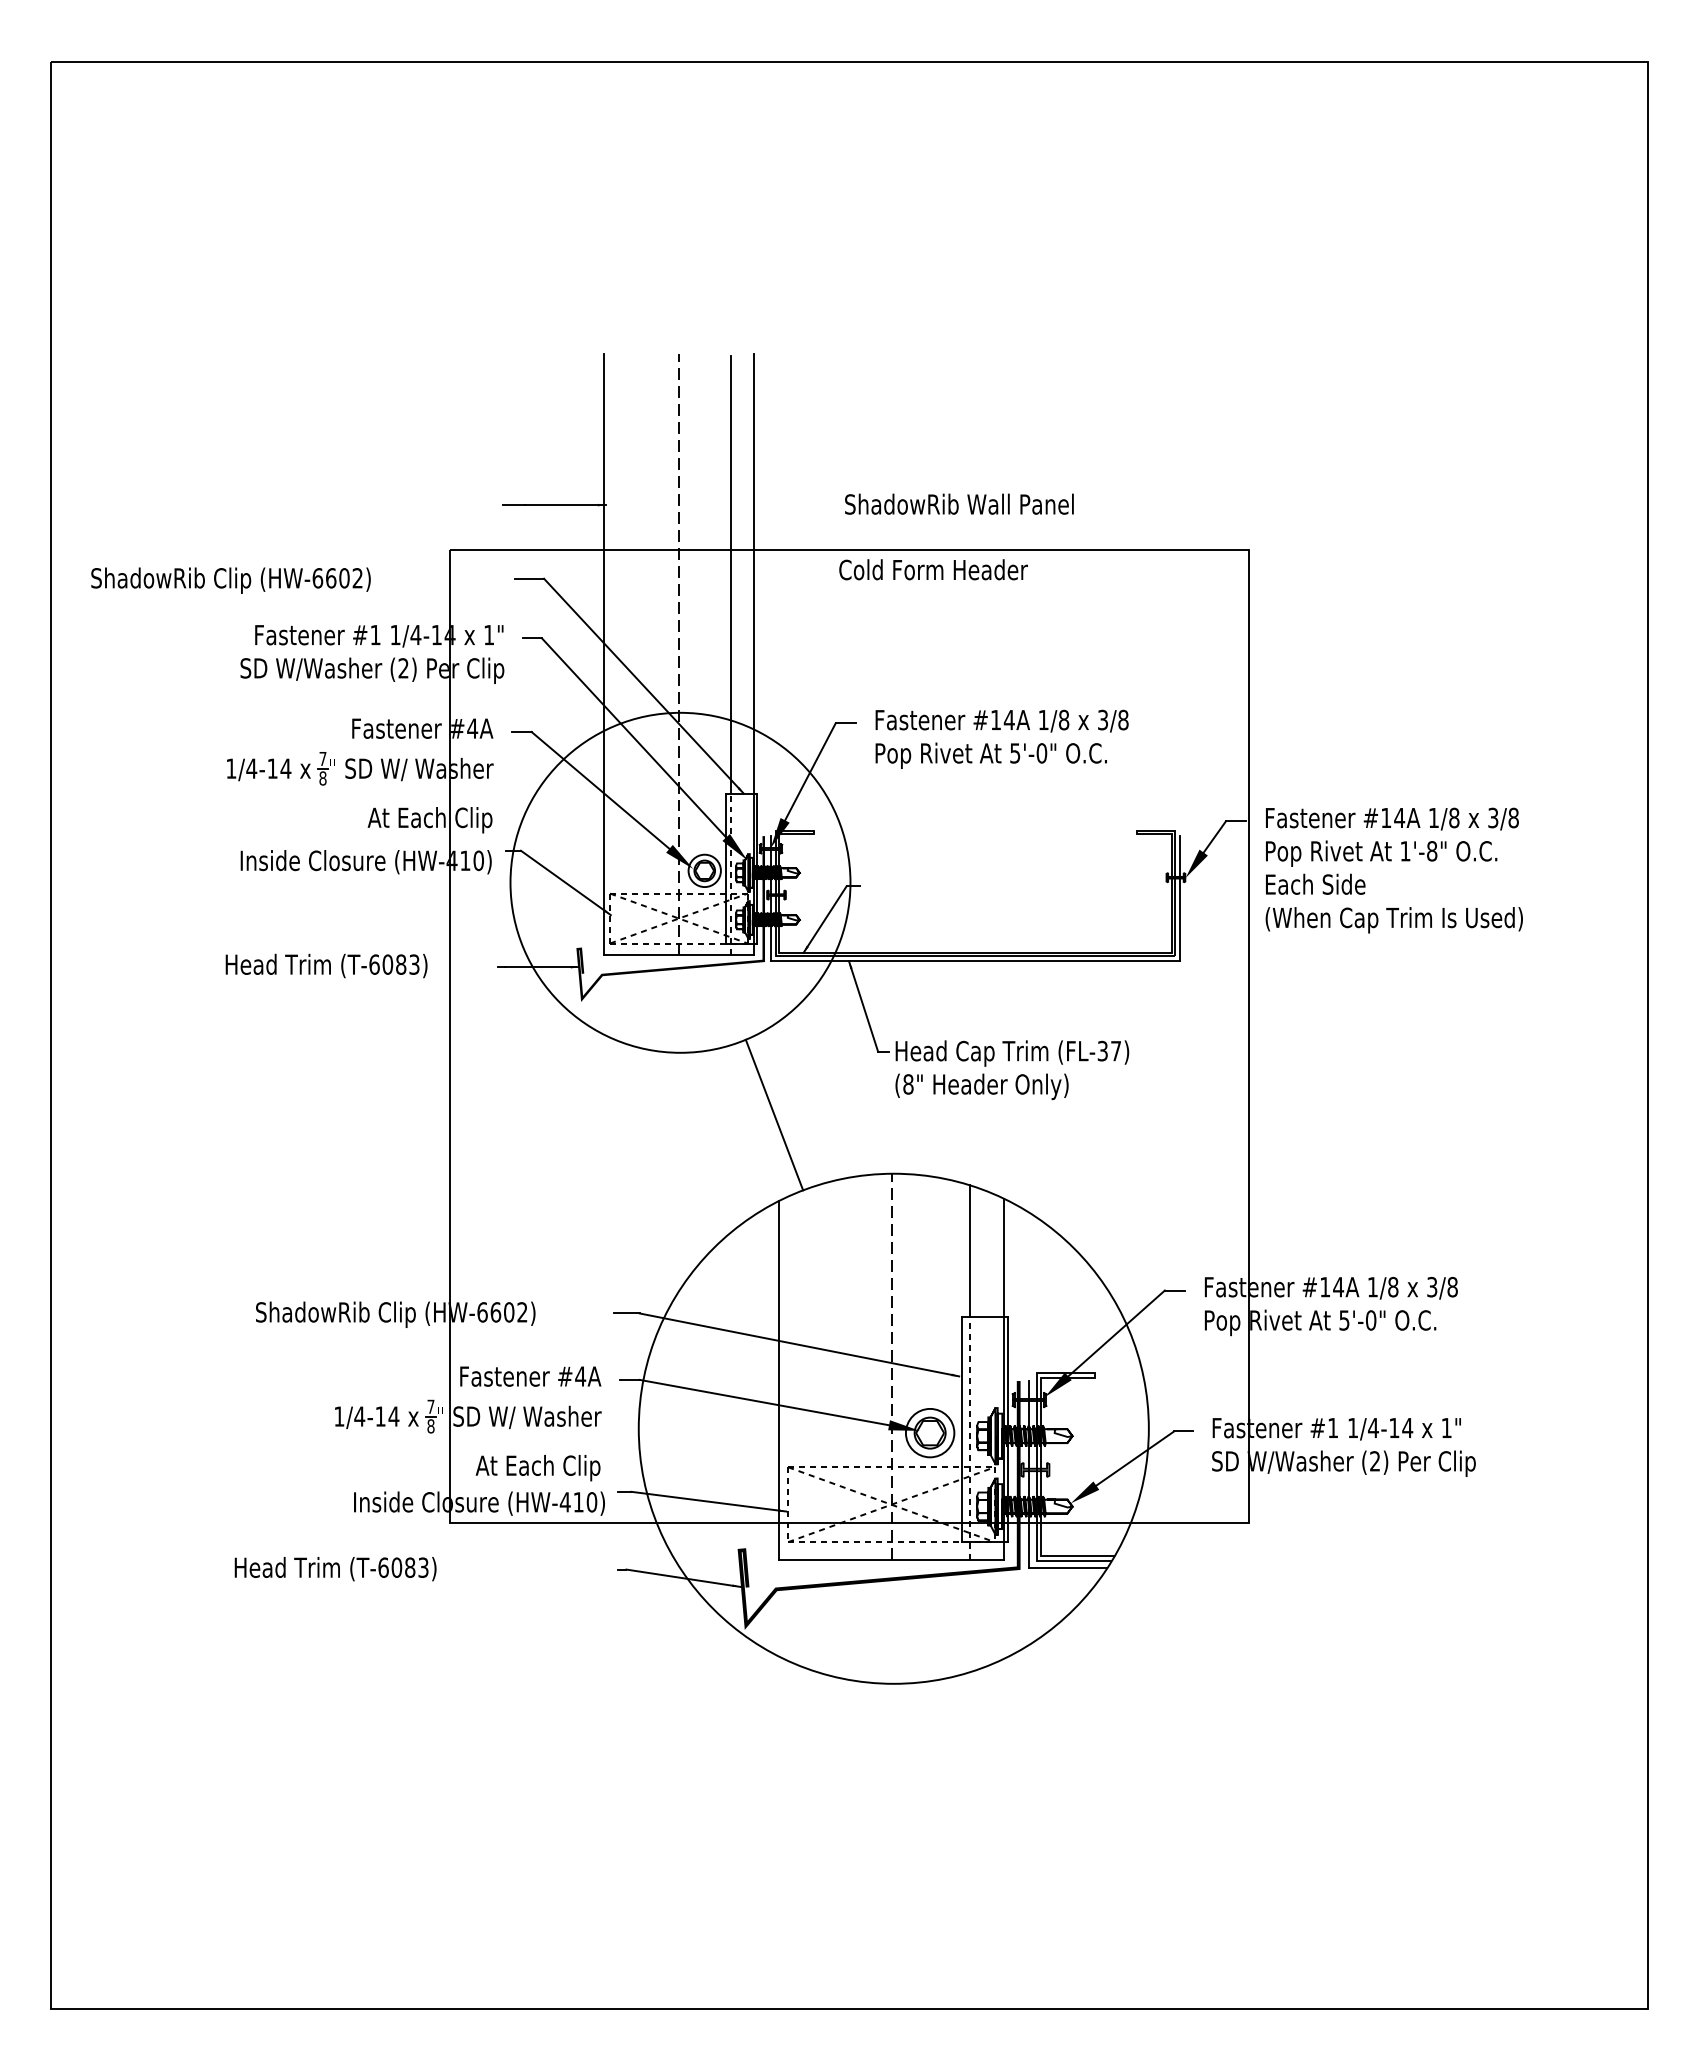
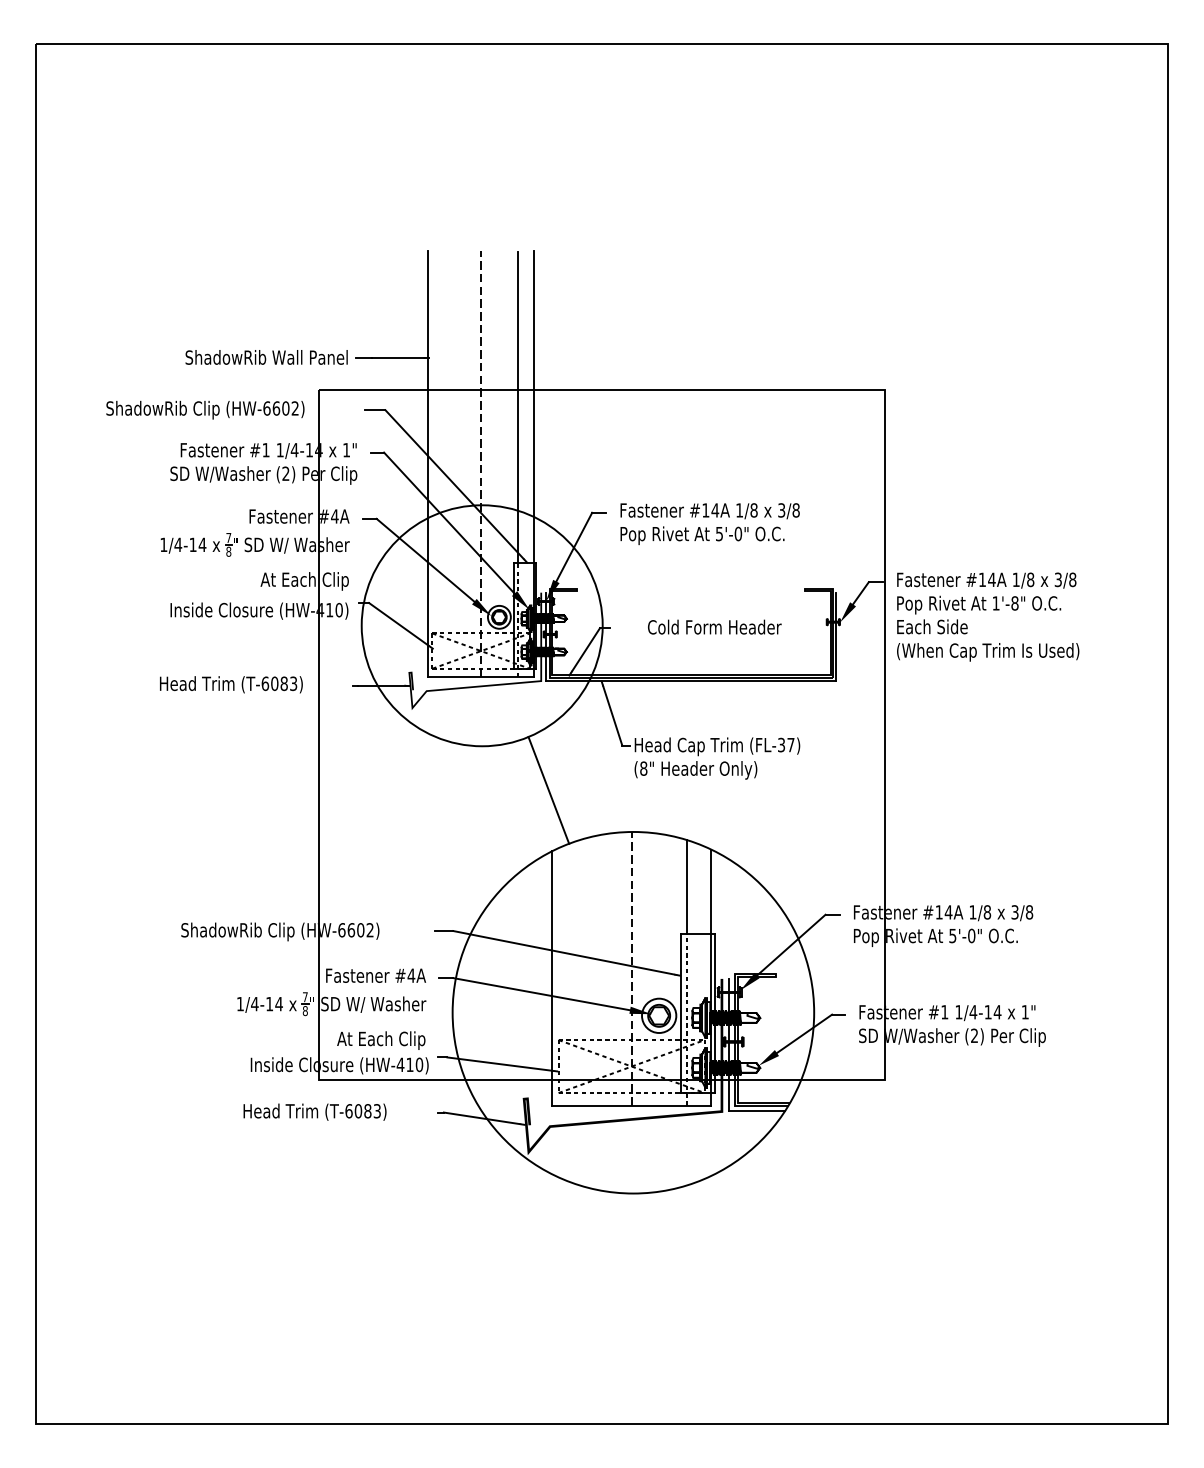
text: (959, 503) -> (266, 356), moved
text: (933, 569) -> (714, 626), moved
text: (230, 580) -> (205, 410), moved
text: (335, 1569) -> (314, 1112), moved

